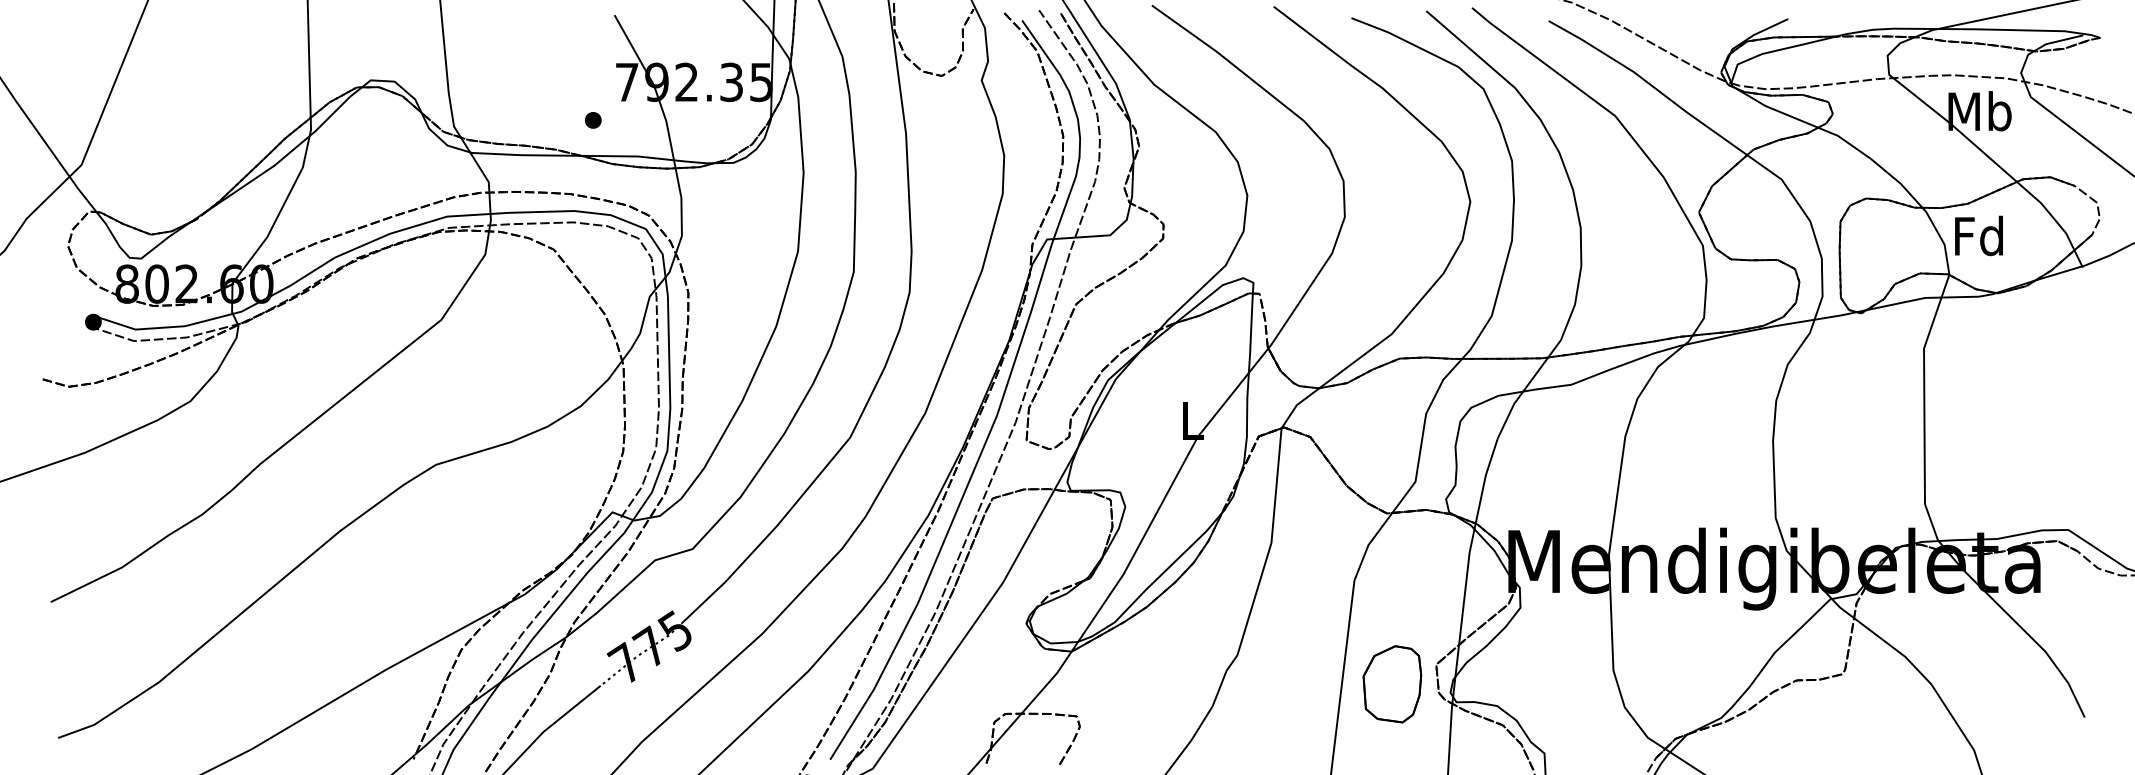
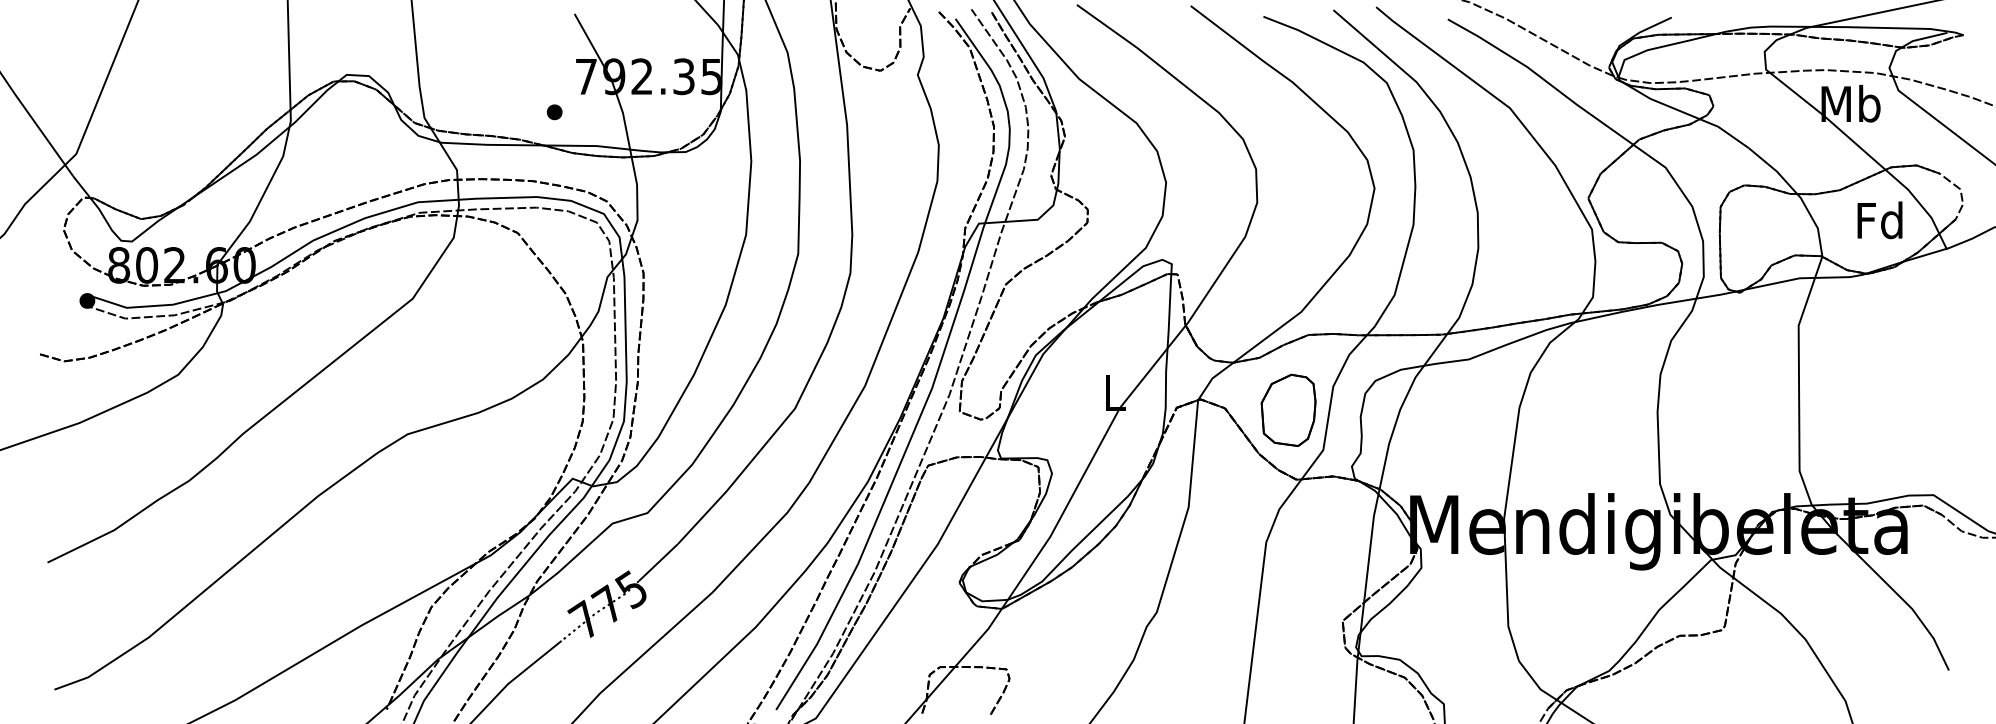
text: (1978, 235) -> (1879, 219), moved
part: (1392, 684) -> (1288, 410), moved

